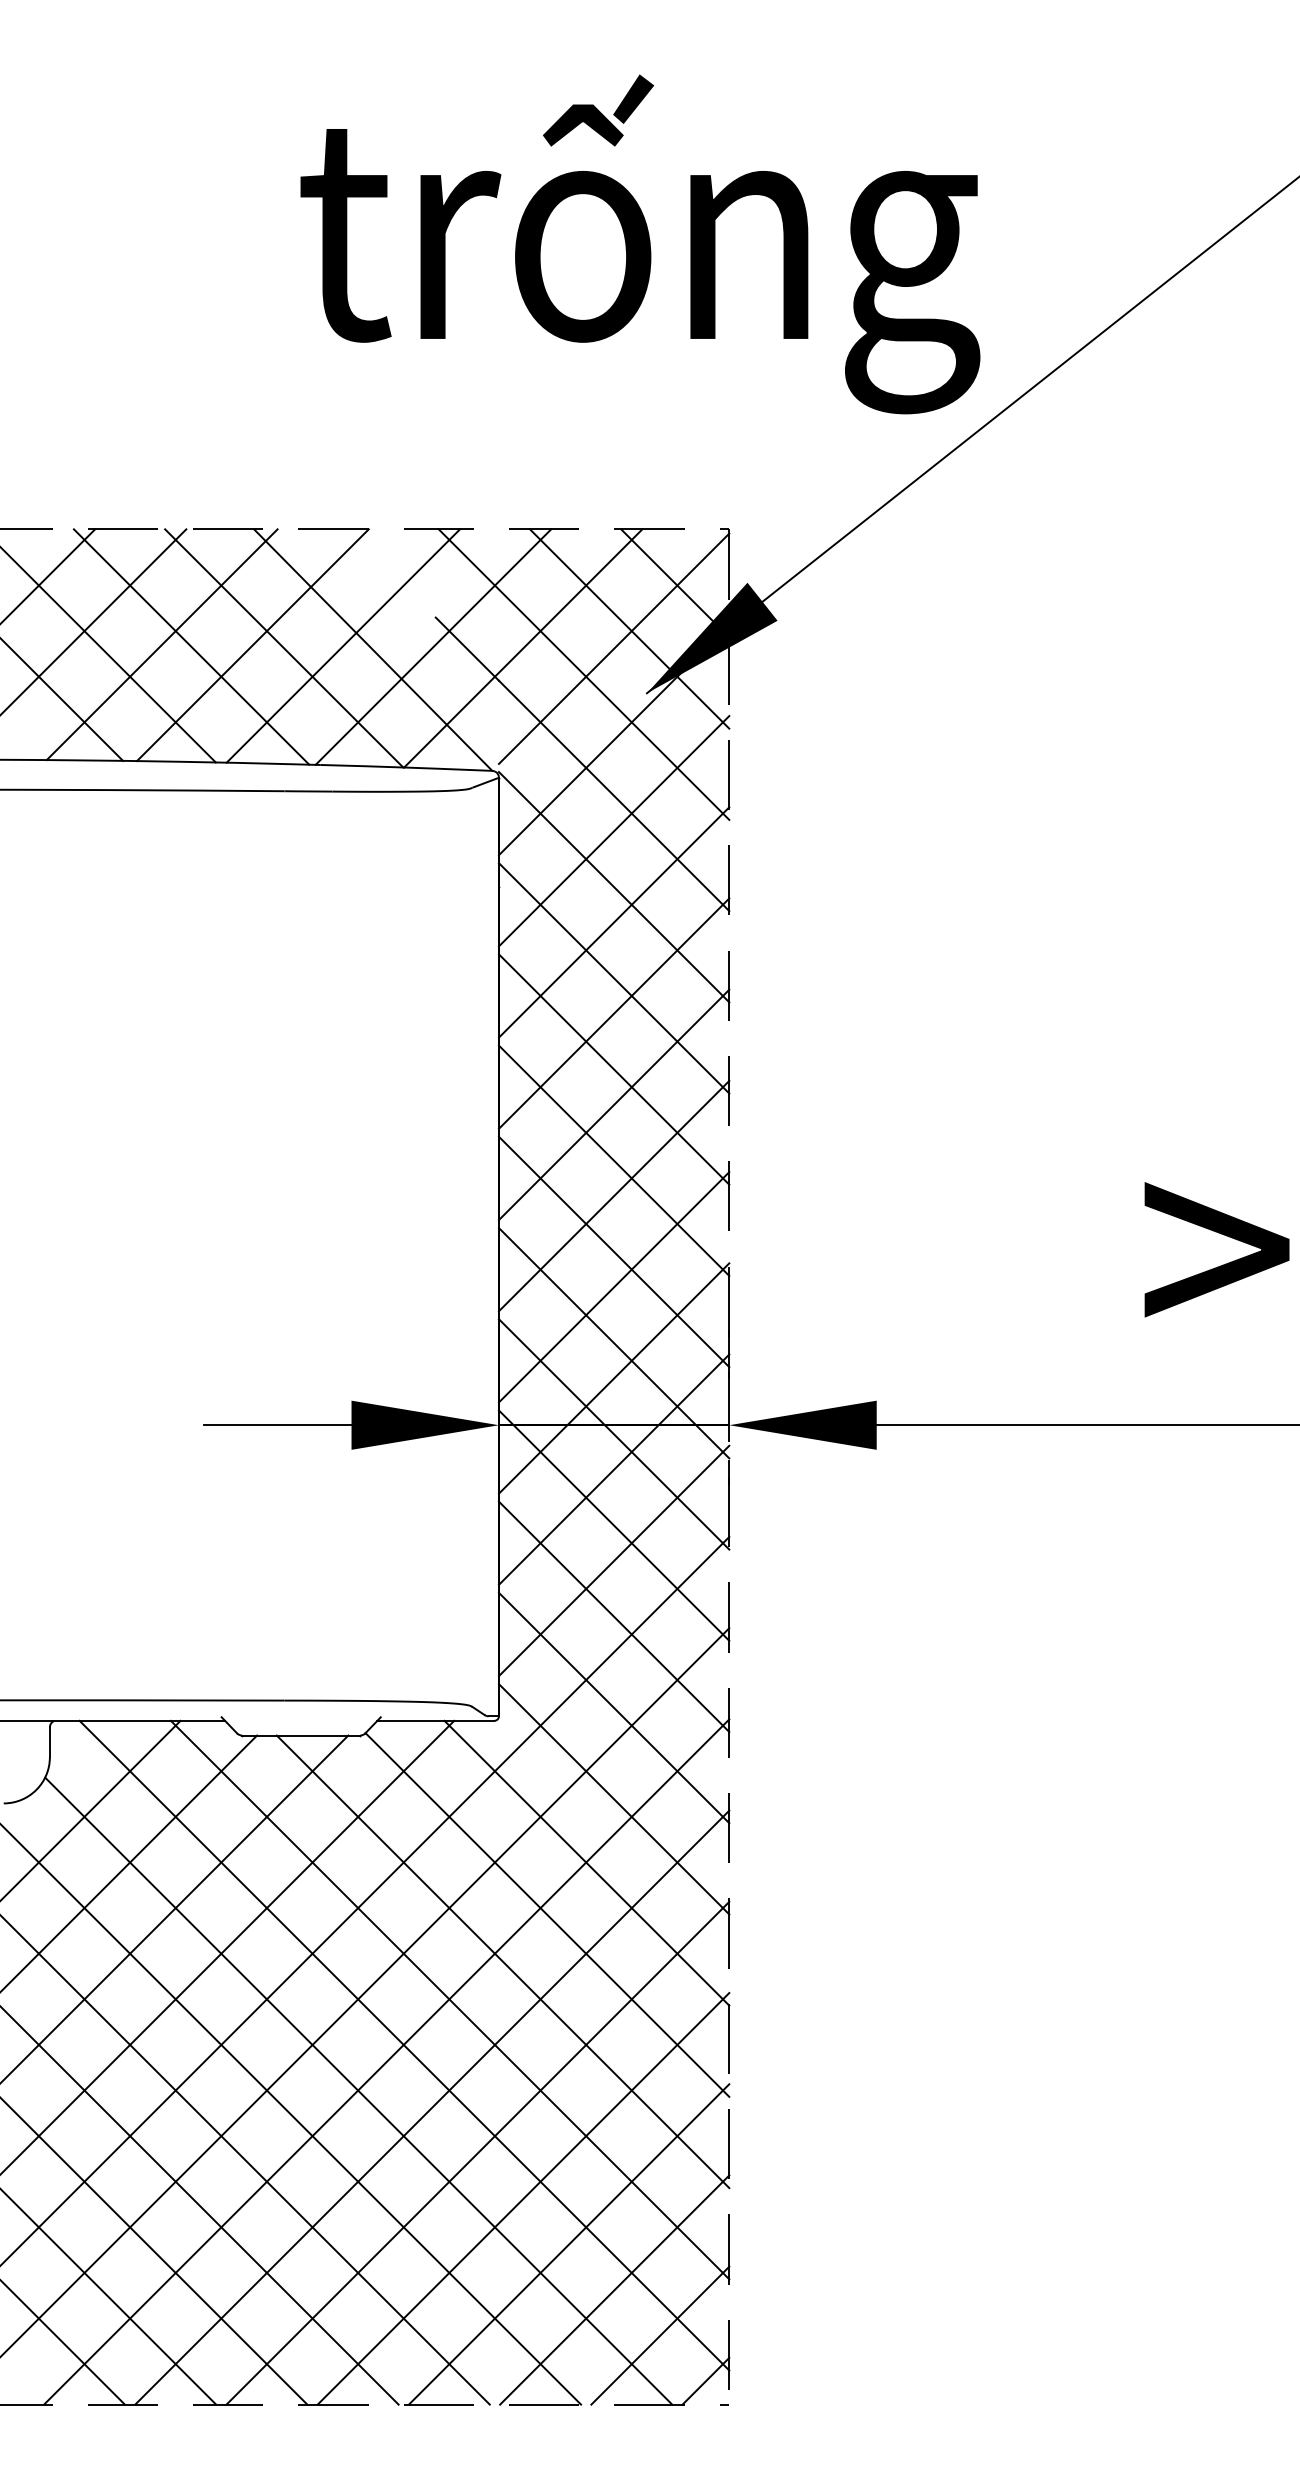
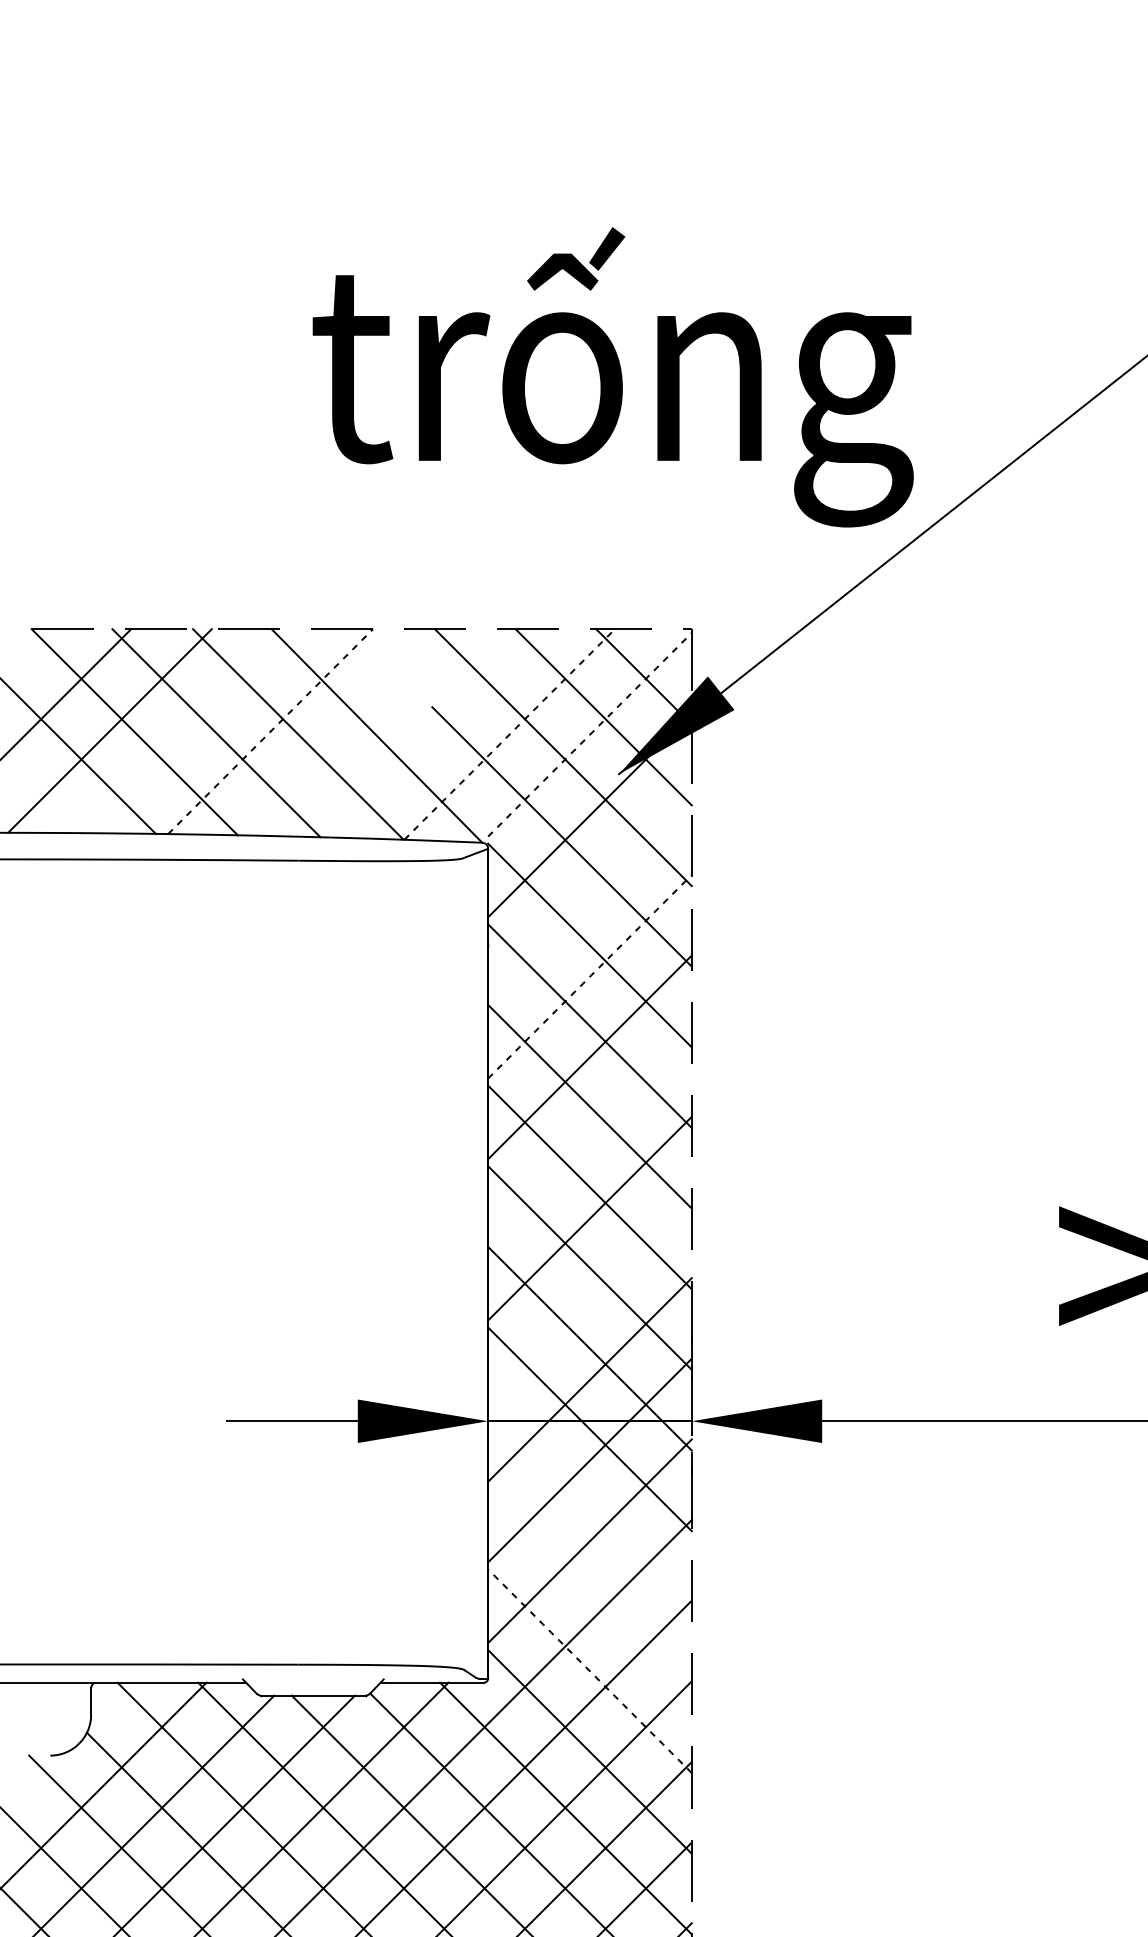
line: (161, 644) -> (189, 731), removed
line: (252, 645) -> (270, 731), solid -> dashed
line: (343, 645) -> (350, 731), removed
line: (433, 646) -> (430, 732), removed
line: (523, 648) -> (509, 734), solid -> dashed
line: (614, 648) -> (590, 734), solid -> dashed
line: (613, 831) -> (589, 896), removed
line: (614, 922) -> (590, 976), solid -> dashed
line: (613, 1104) -> (589, 1137), removed
line: (613, 1287) -> (589, 1299), removed
line: (613, 1525) -> (589, 1509), removed
line: (613, 1616) -> (589, 1590), removed
line: (614, 1708) -> (590, 1671), solid -> dashed

